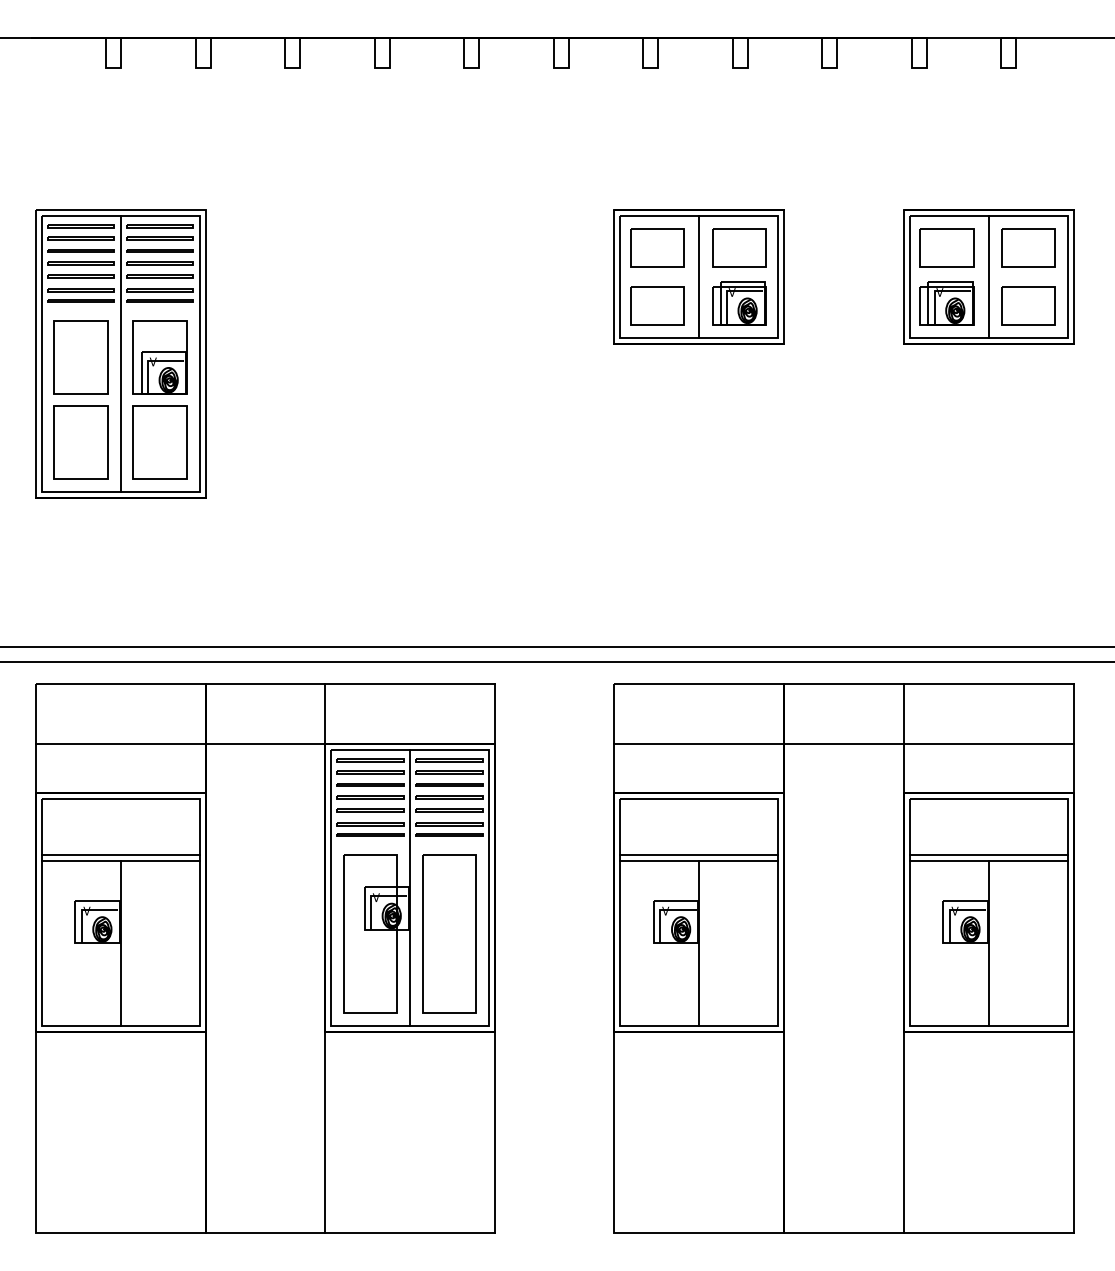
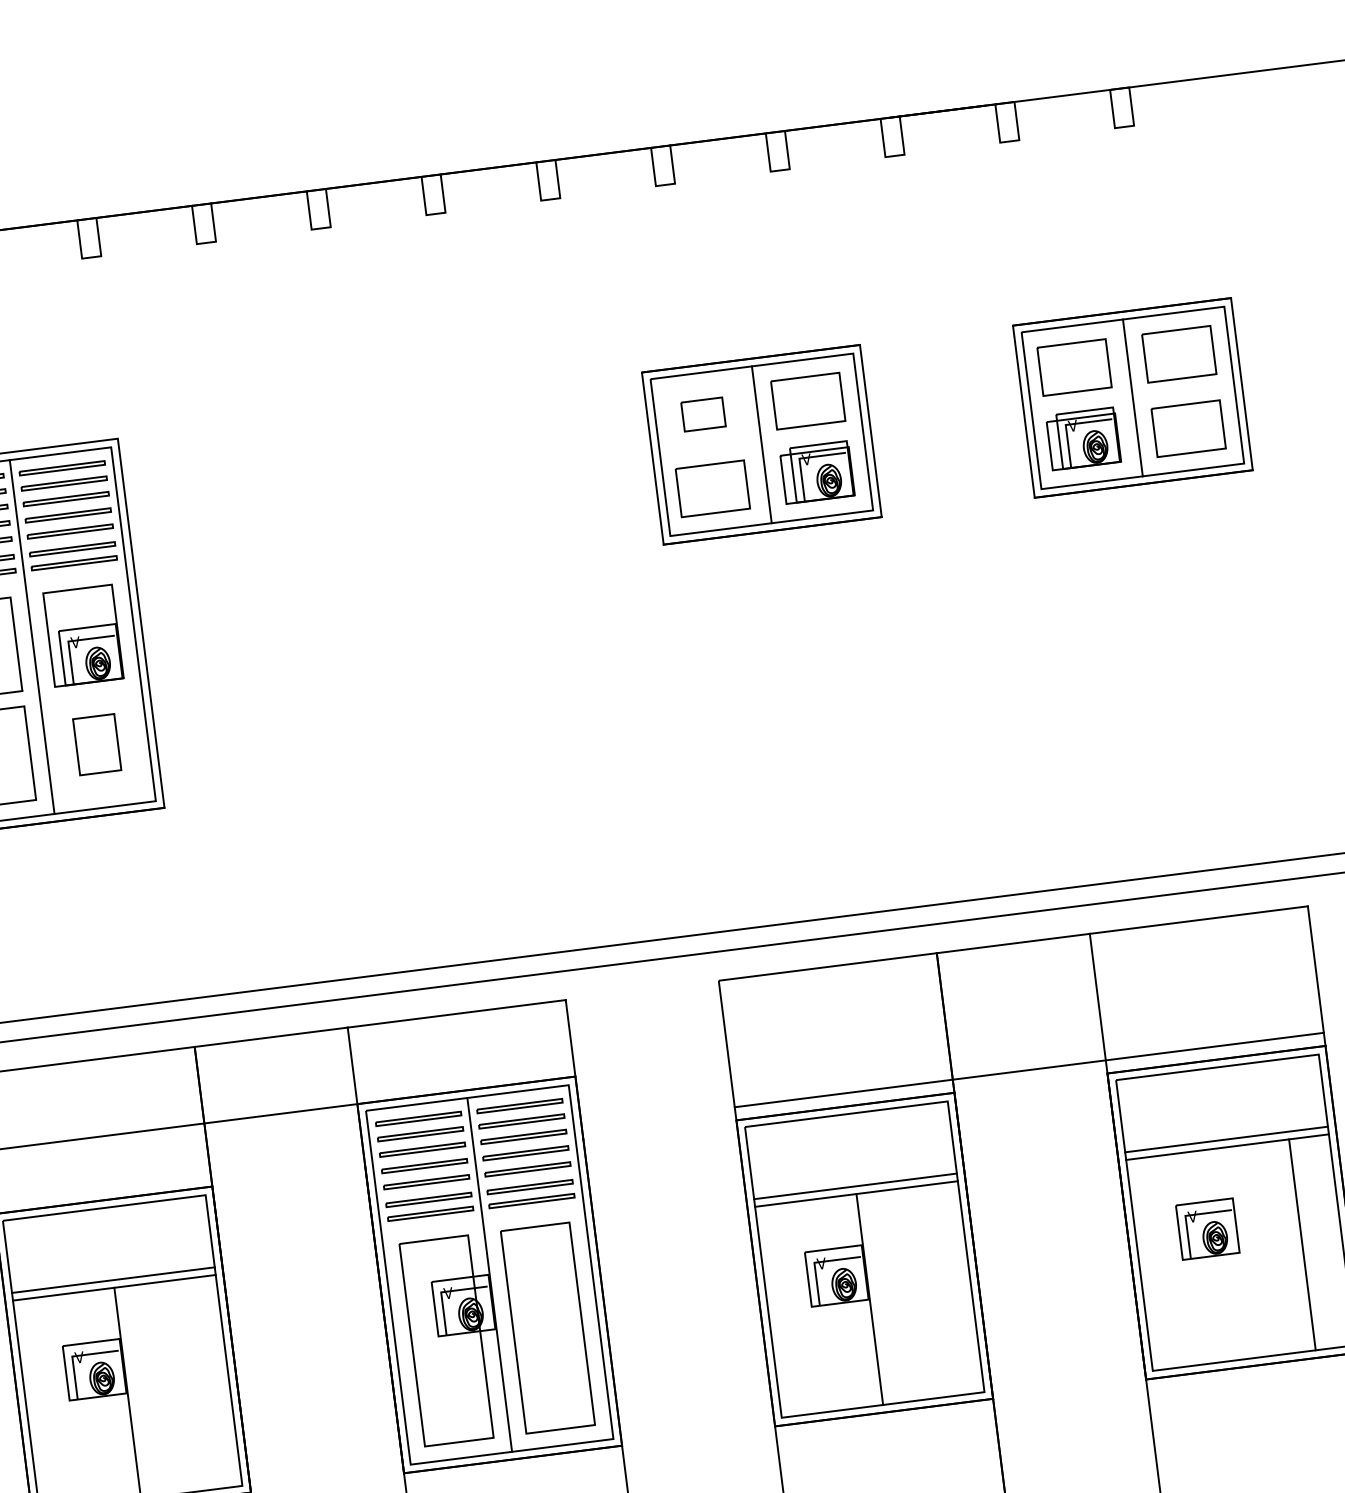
part: (657, 247) -> (703, 414), size x0.6
part: (159, 442) -> (96, 744), size x0.6
line: (843, 743) -> (1028, 1069), moved
line: (988, 943) -> (1302, 1245), moved

